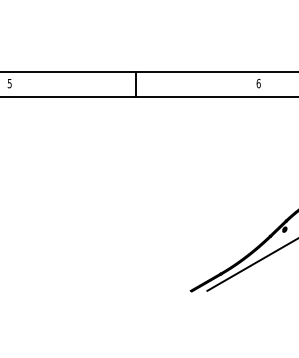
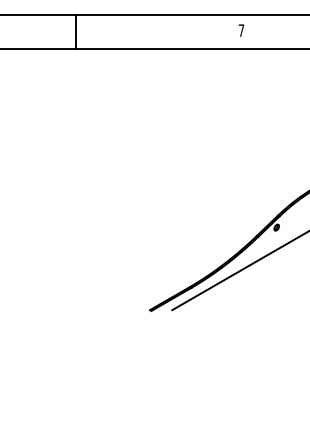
text: (258, 83) -> (241, 30), 6 -> 7

